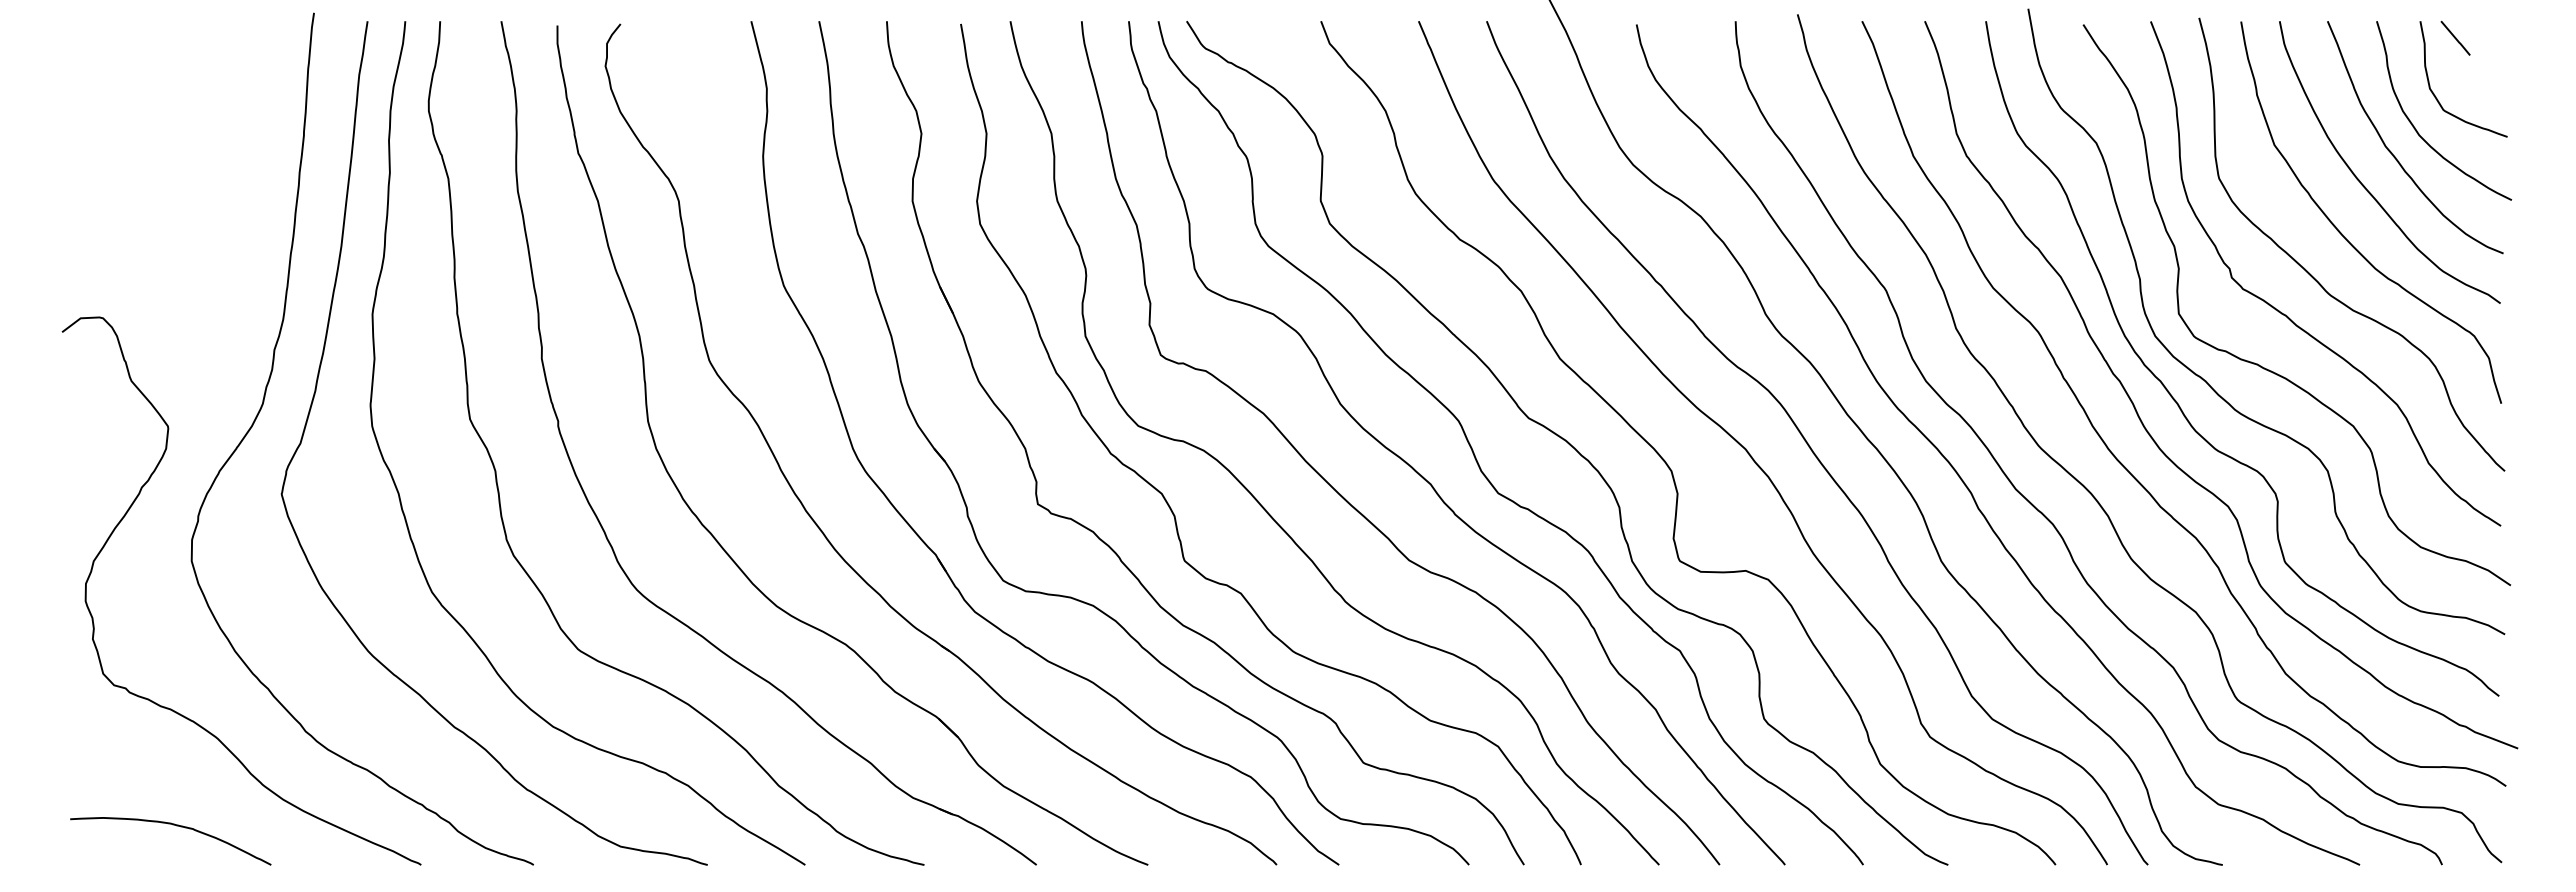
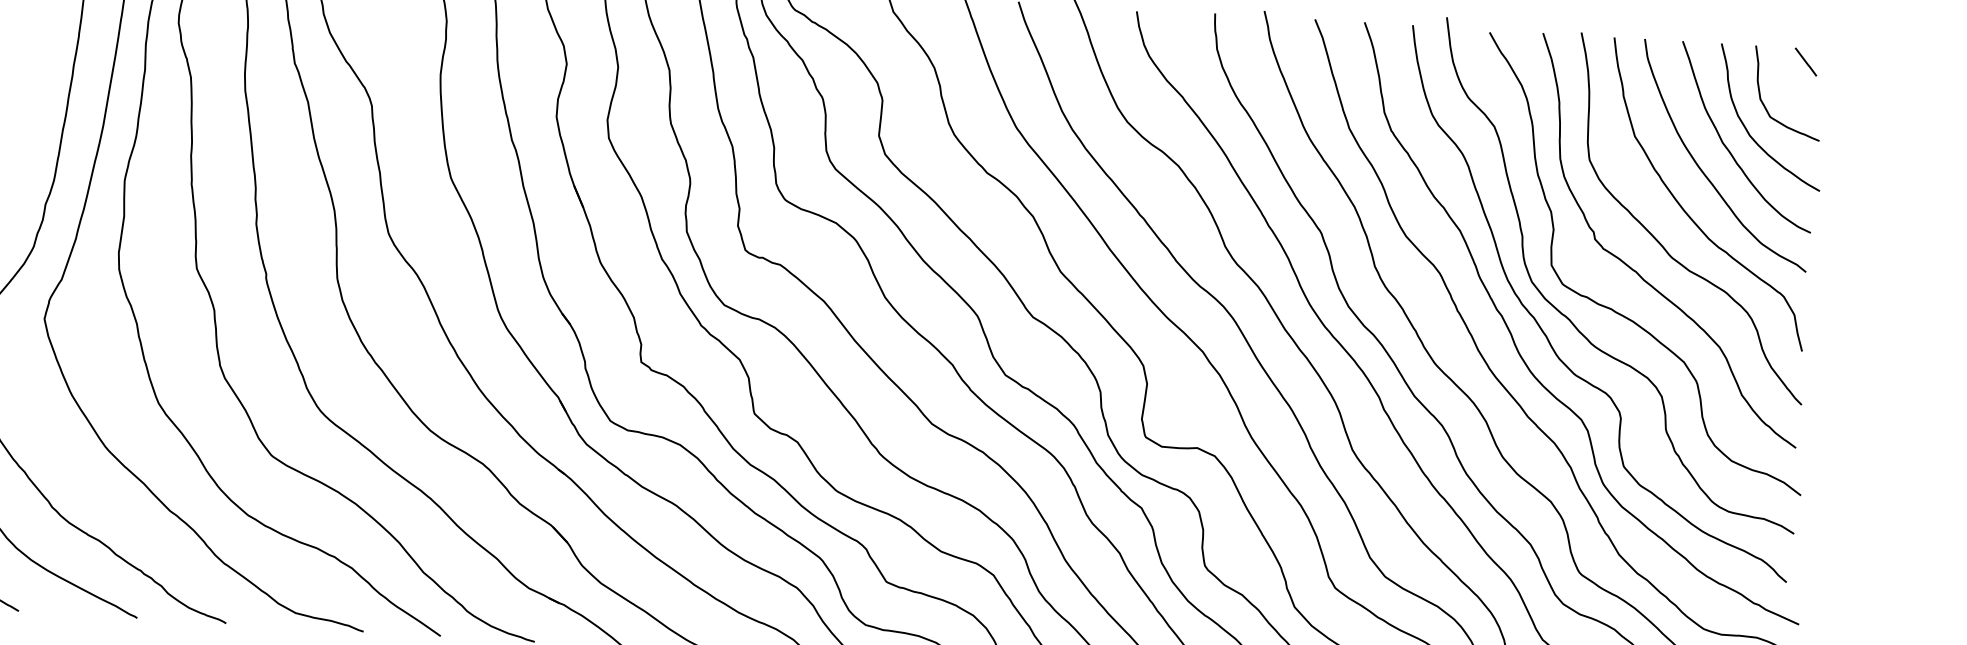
line: (2455, 37) -> (1805, 61), moved

